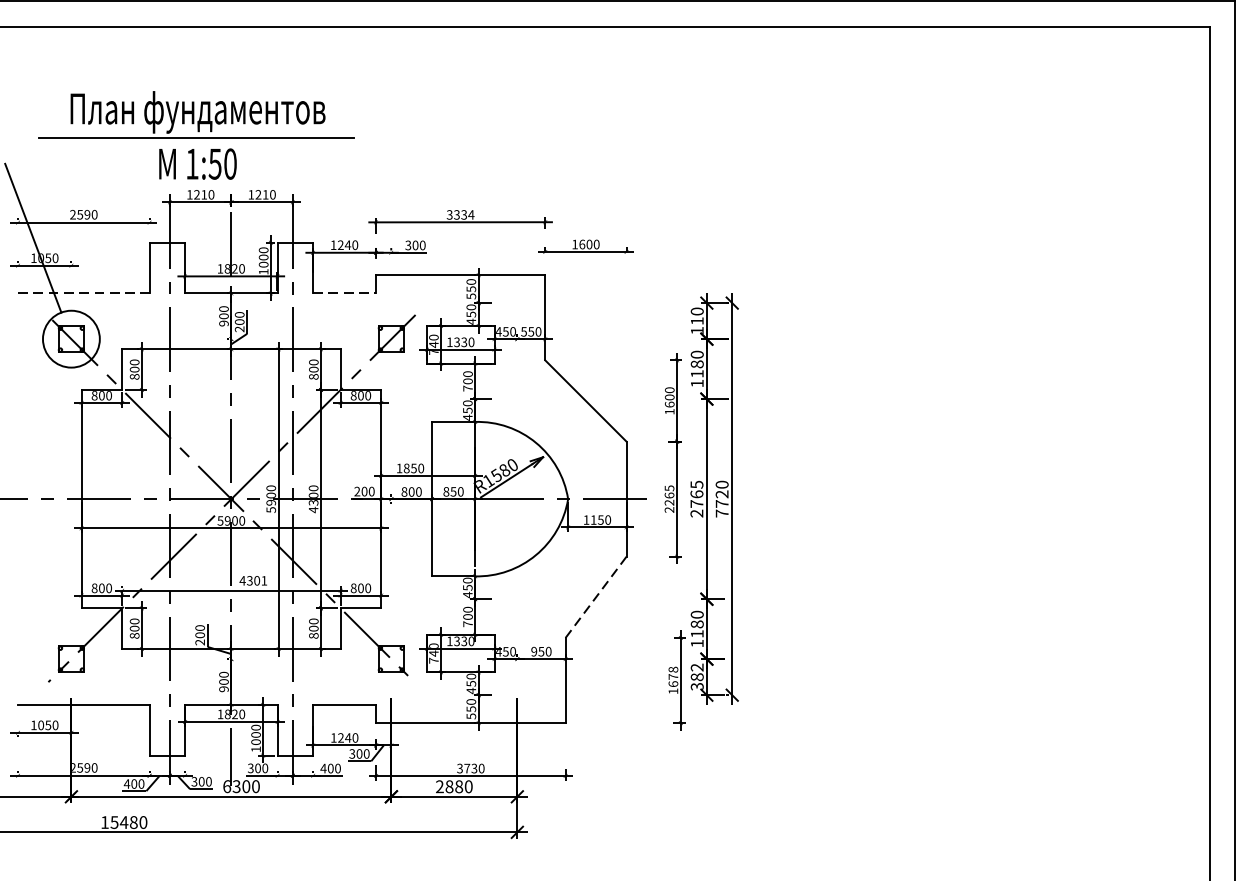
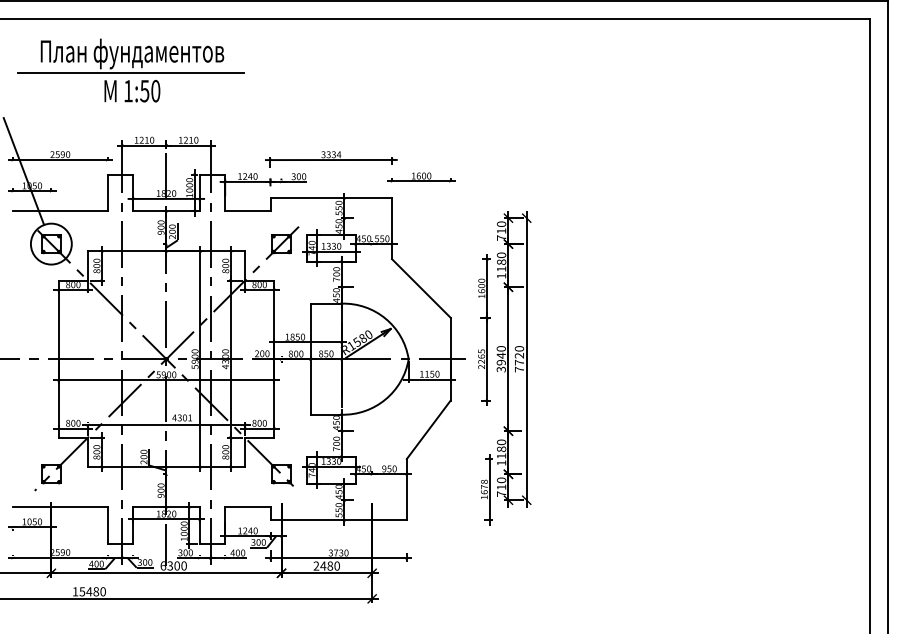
part: (195, 135) -> (130, 70), moved
line: (84, 293) -> (60, 211), dashed -> solid
line: (344, 293) -> (247, 211), dashed -> solid
text: (697, 329) -> (501, 237), 110 -> 710
text: (695, 499) -> (500, 359), 2765 -> 3940
line: (595, 596) -> (428, 429), dashed -> solid
text: (697, 676) -> (501, 486), 382 -> 710
text: (449, 785) -> (323, 565), 2880 -> 2480

